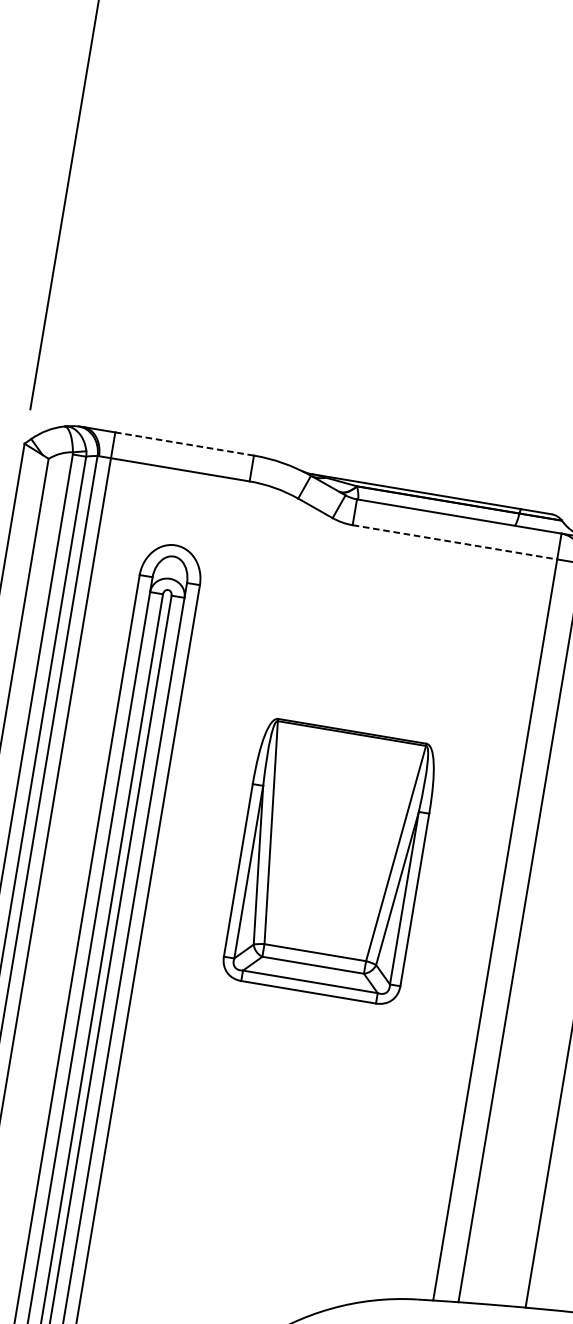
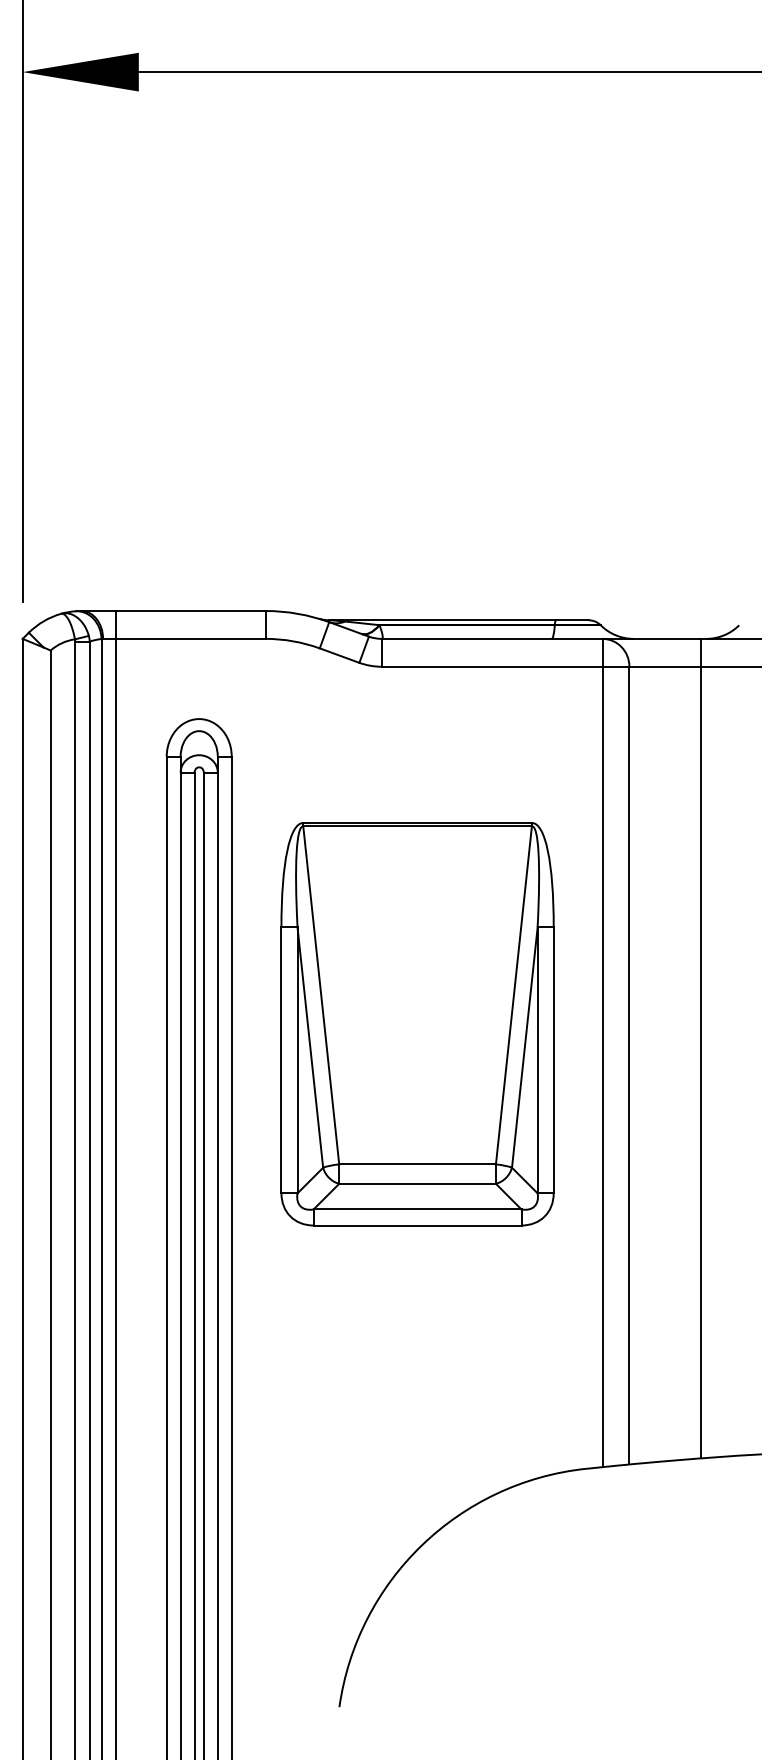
line: (184, 444) -> (190, 611), dashed -> solid
line: (455, 542) -> (492, 666), dashed -> solid
part: (330, 861) -> (417, 1024), size x1.43

